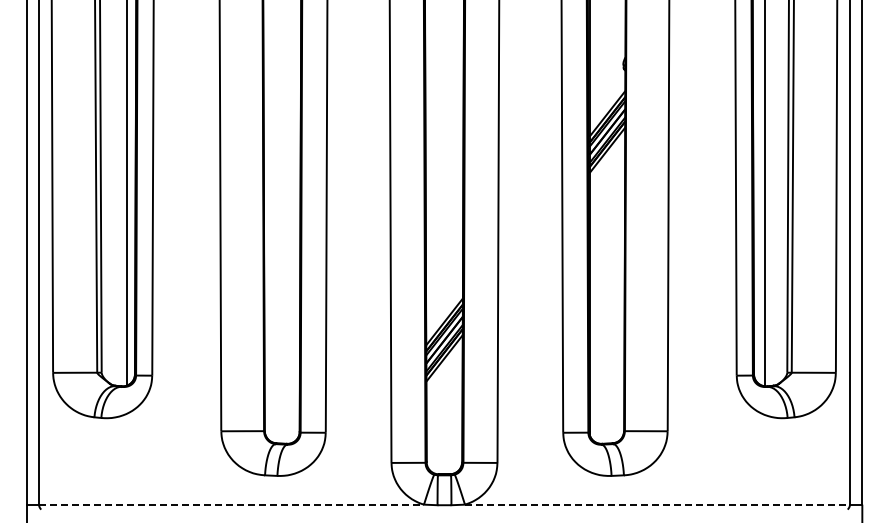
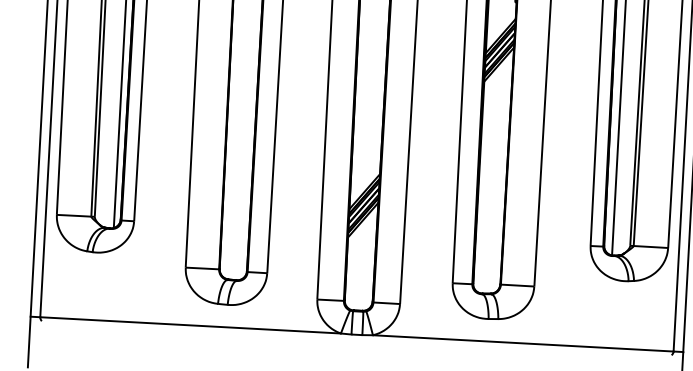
line: (232, 504) -> (191, 325), dashed -> solid
line: (657, 504) -> (523, 343), dashed -> solid

